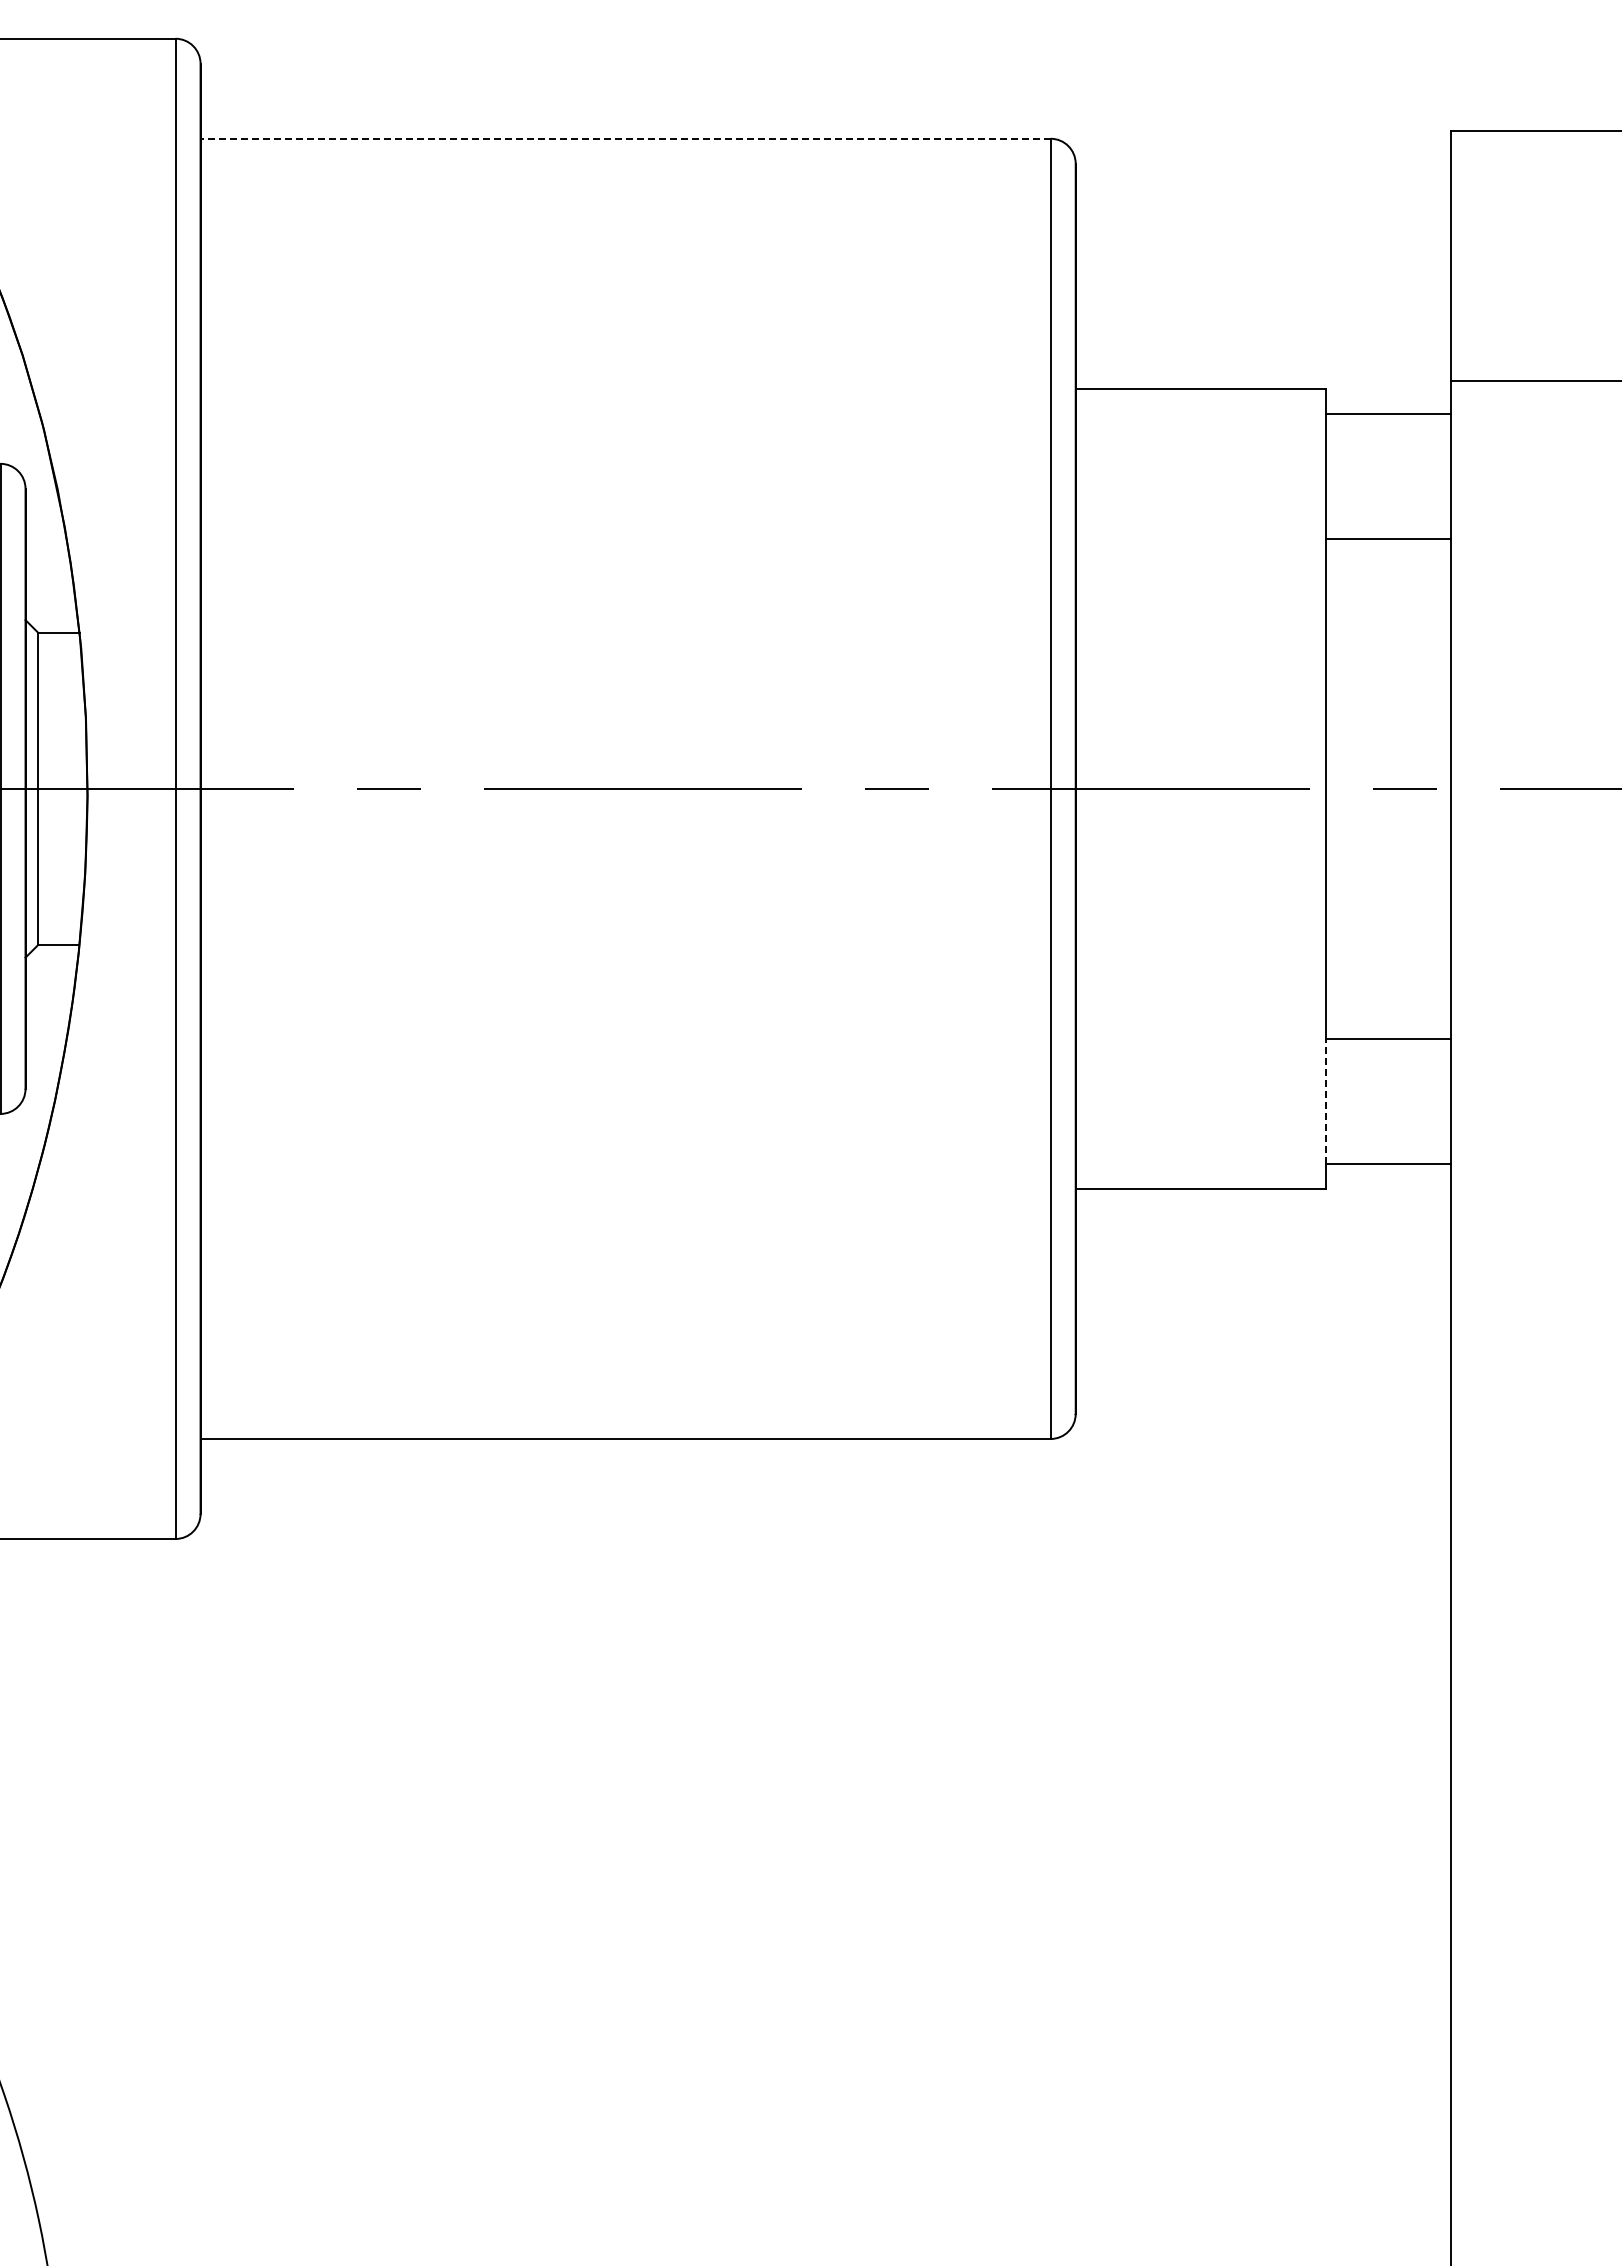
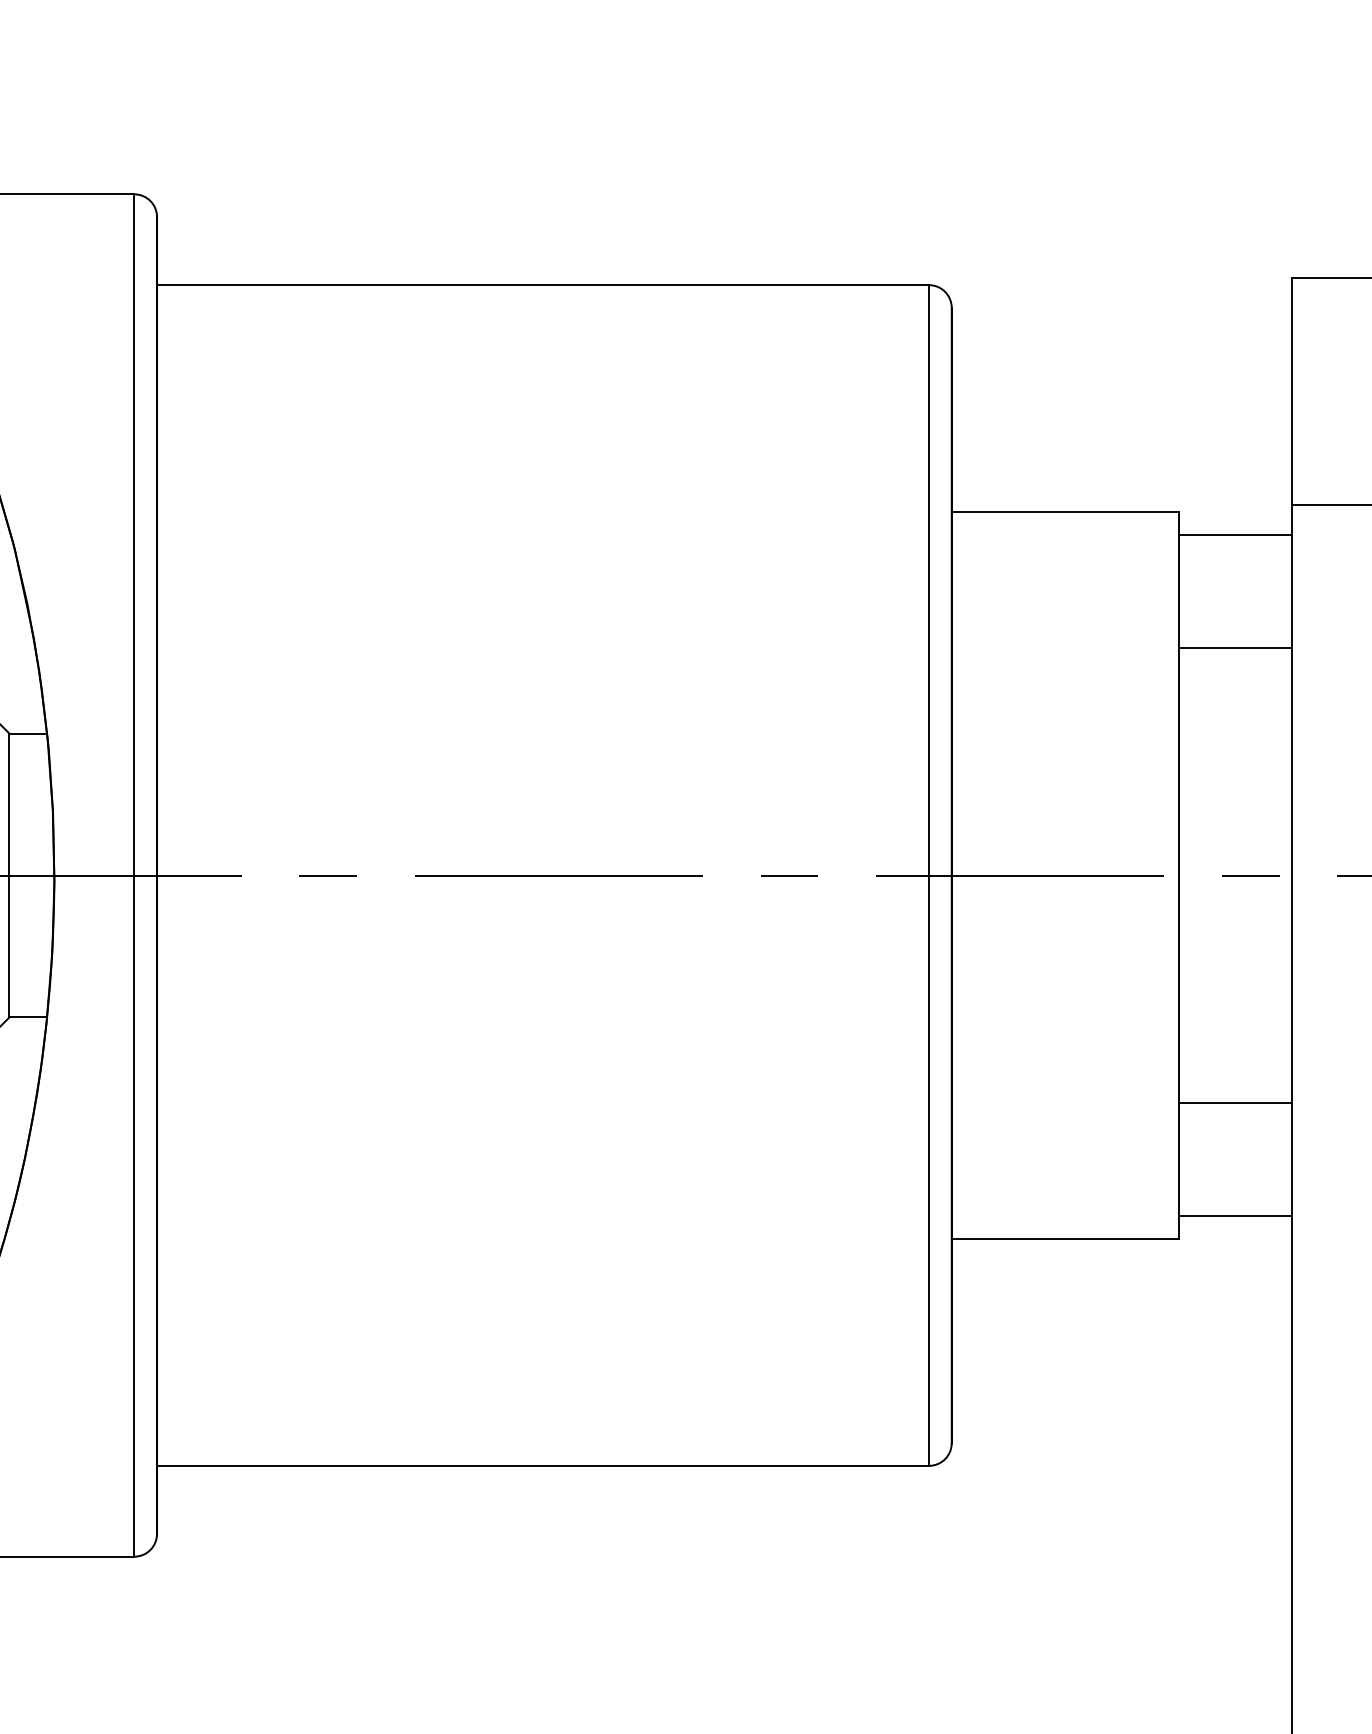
line: (625, 138) -> (542, 284), dashed -> solid
line: (1325, 1101) -> (1178, 1159), dashed -> solid

